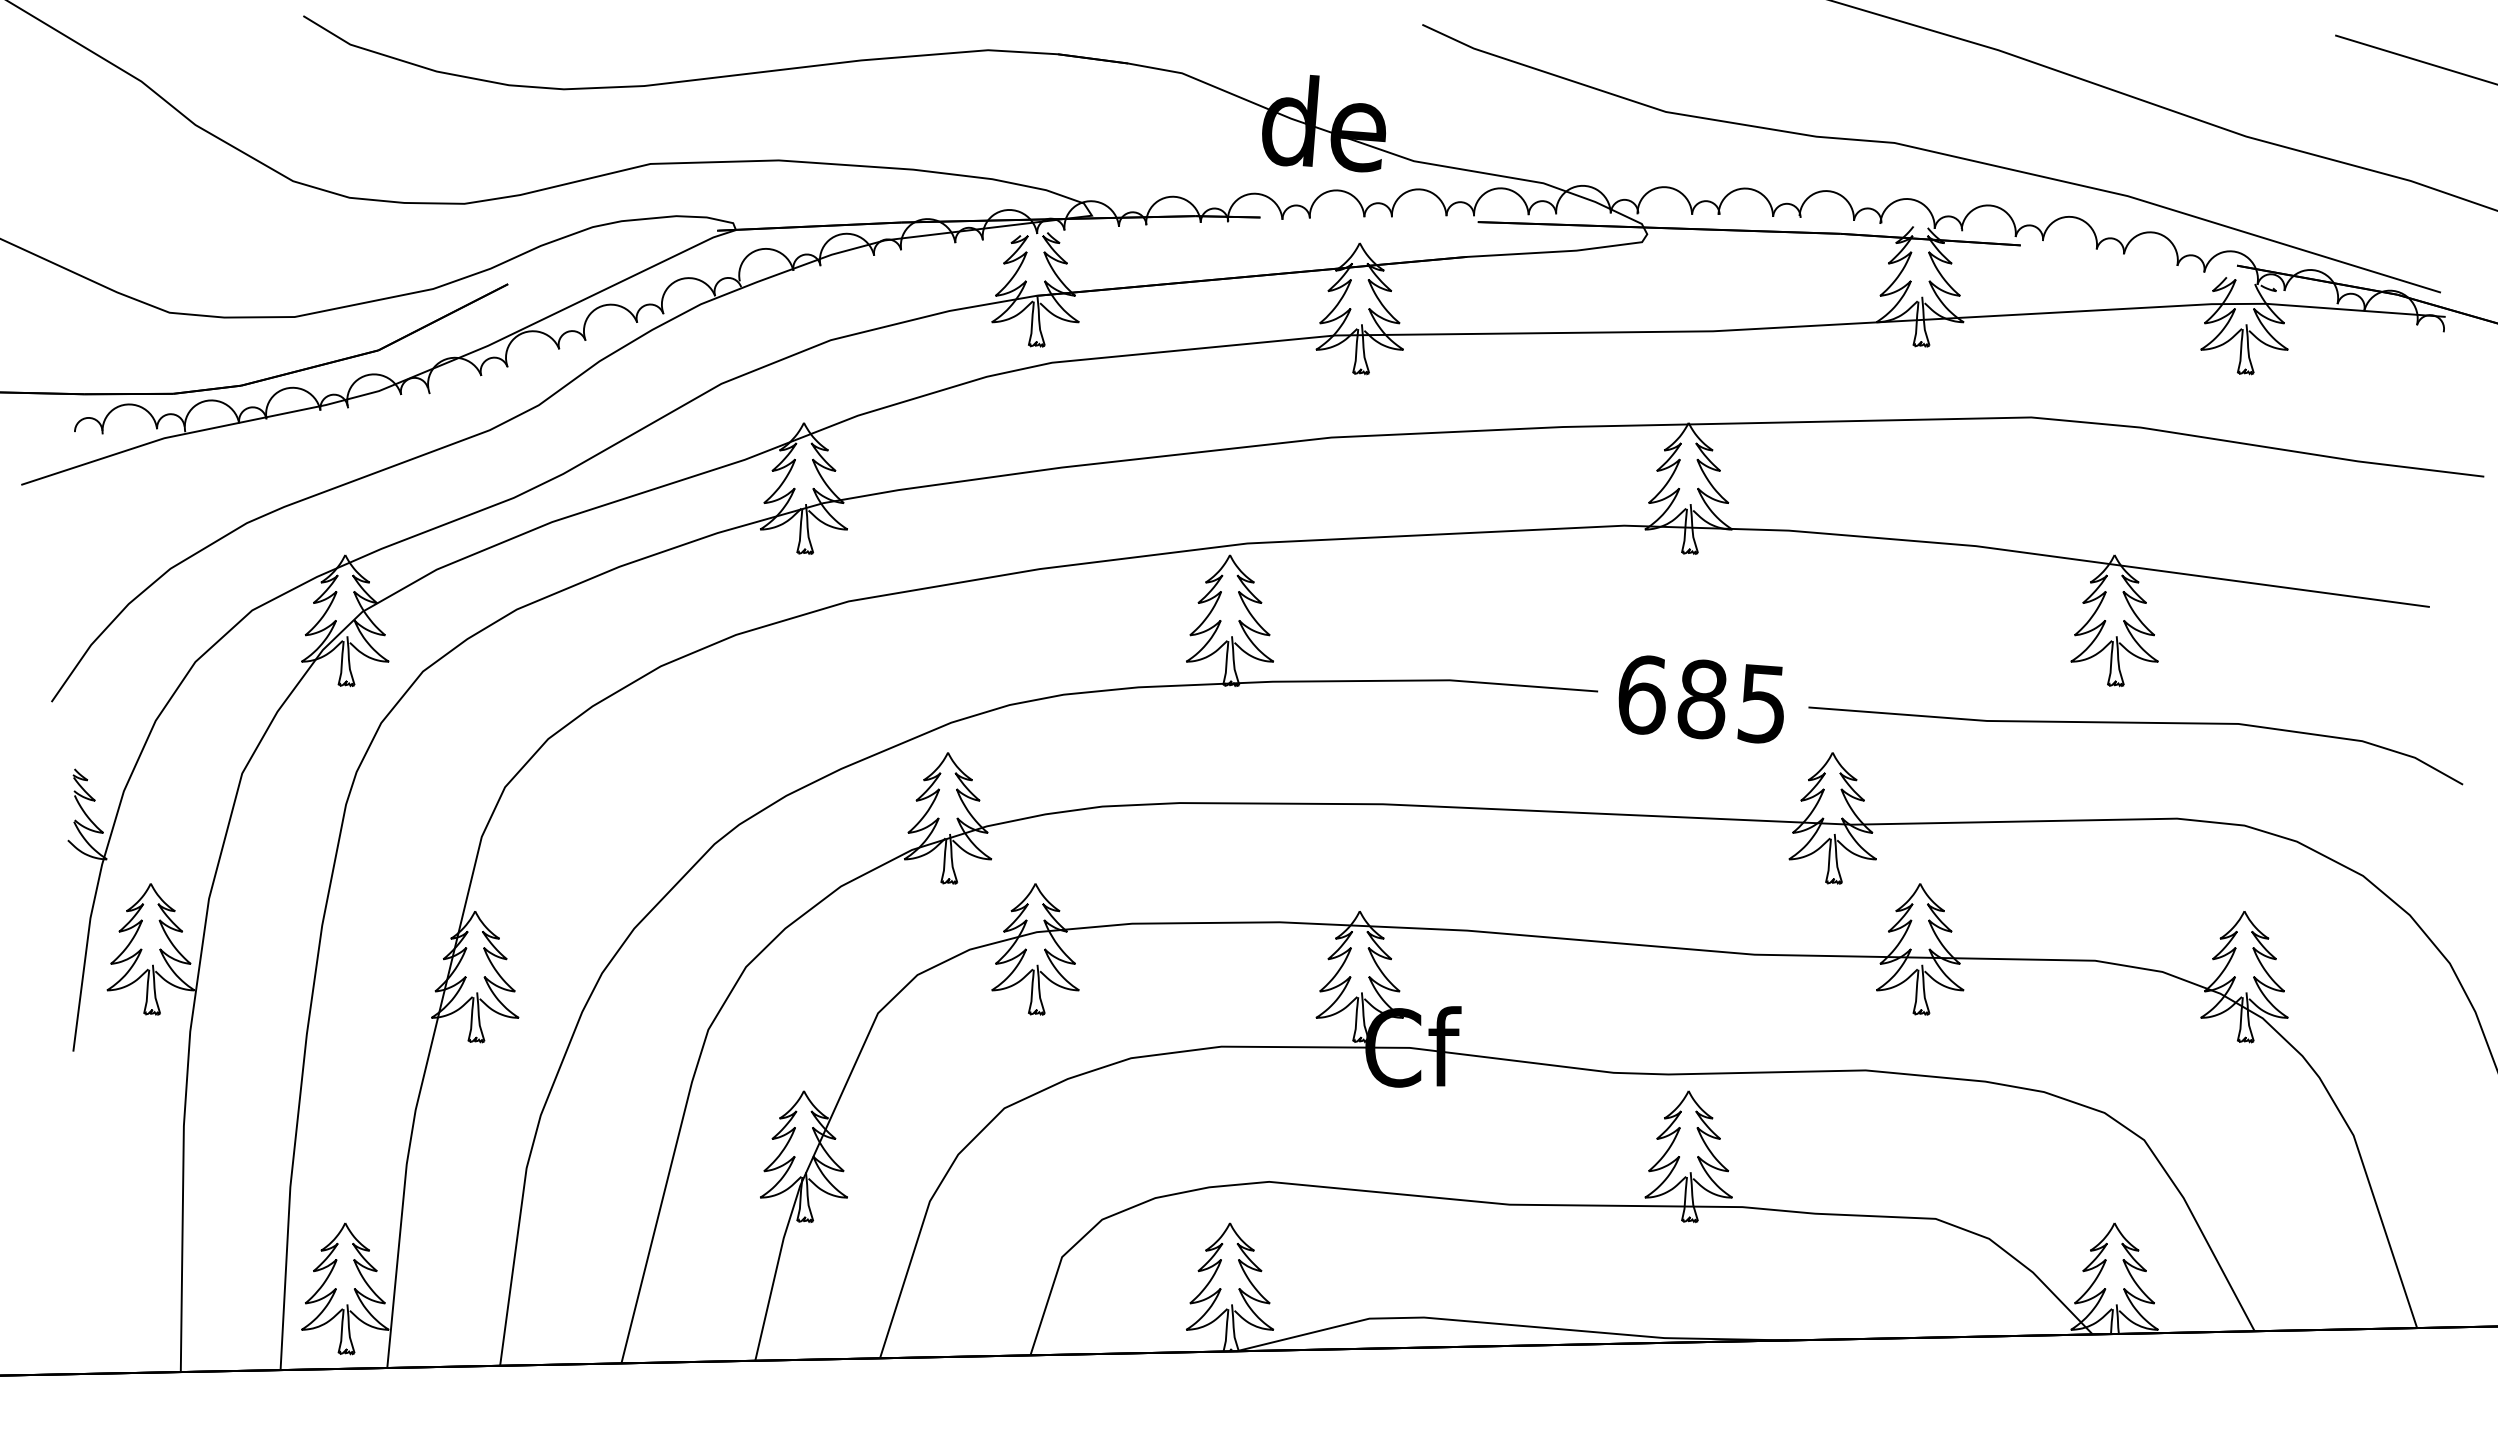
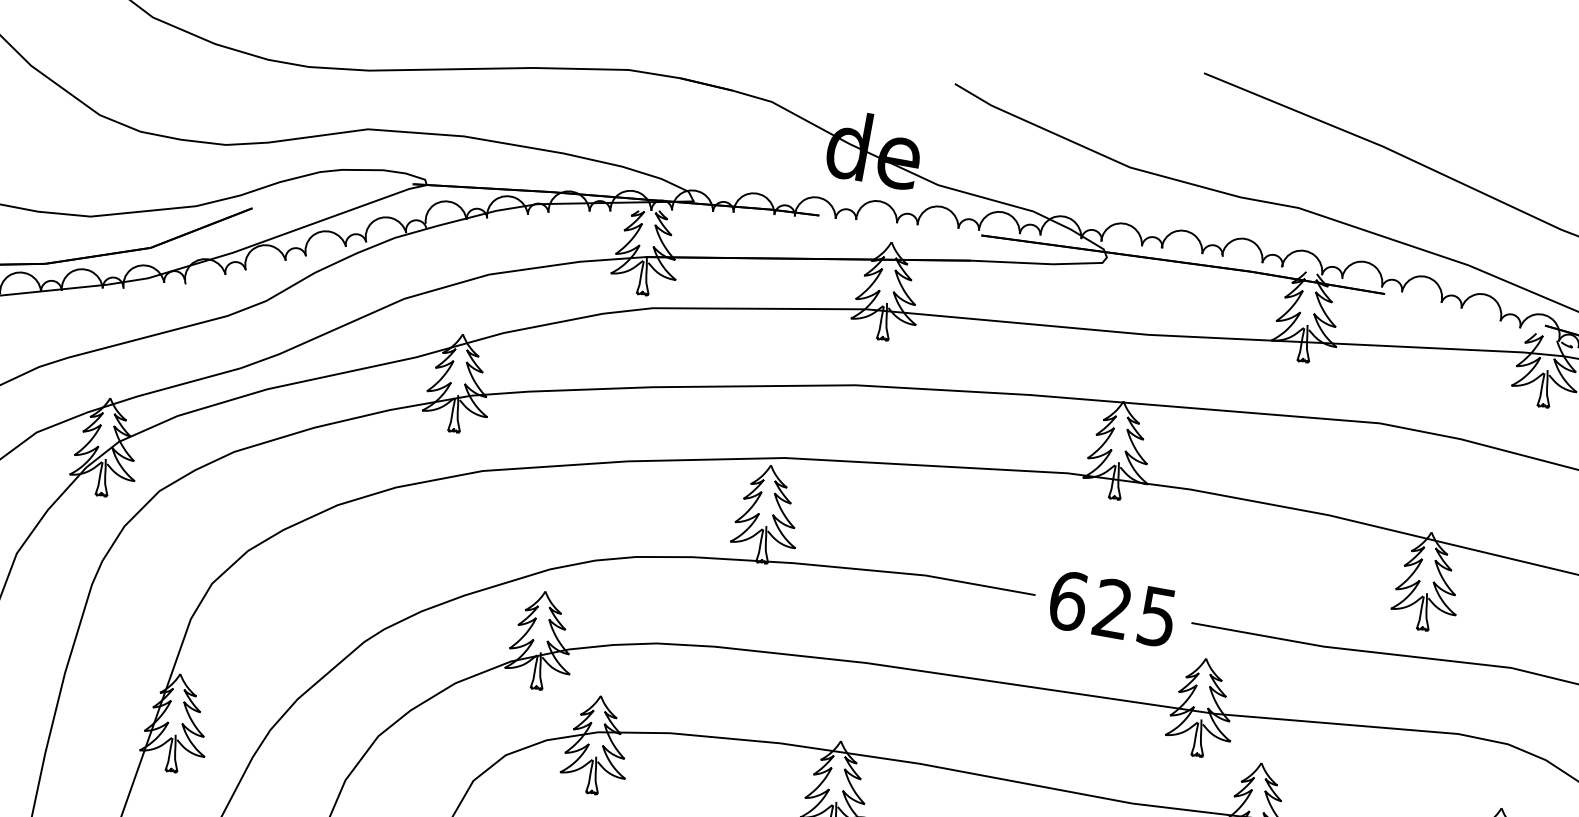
text: (1701, 699) -> (1112, 608), 685 -> 625

